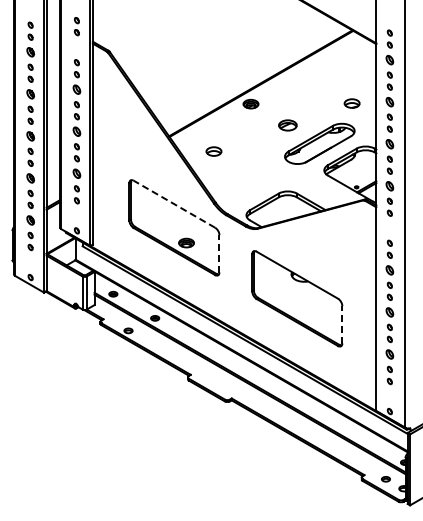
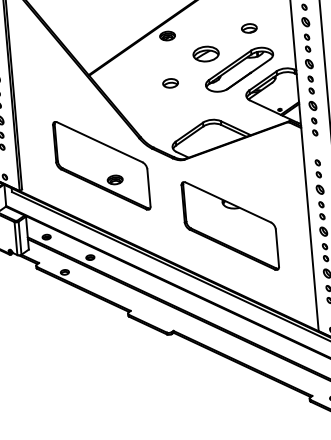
part: (351, 103) -> (248, 28), moved
part: (287, 125) -> (205, 54), size x1.43
part: (213, 151) -> (170, 83), moved
line: (173, 203) -> (98, 141), dashed -> solid
line: (219, 253) -> (148, 187), dashed -> solid
line: (342, 324) -> (277, 247), dashed -> solid

